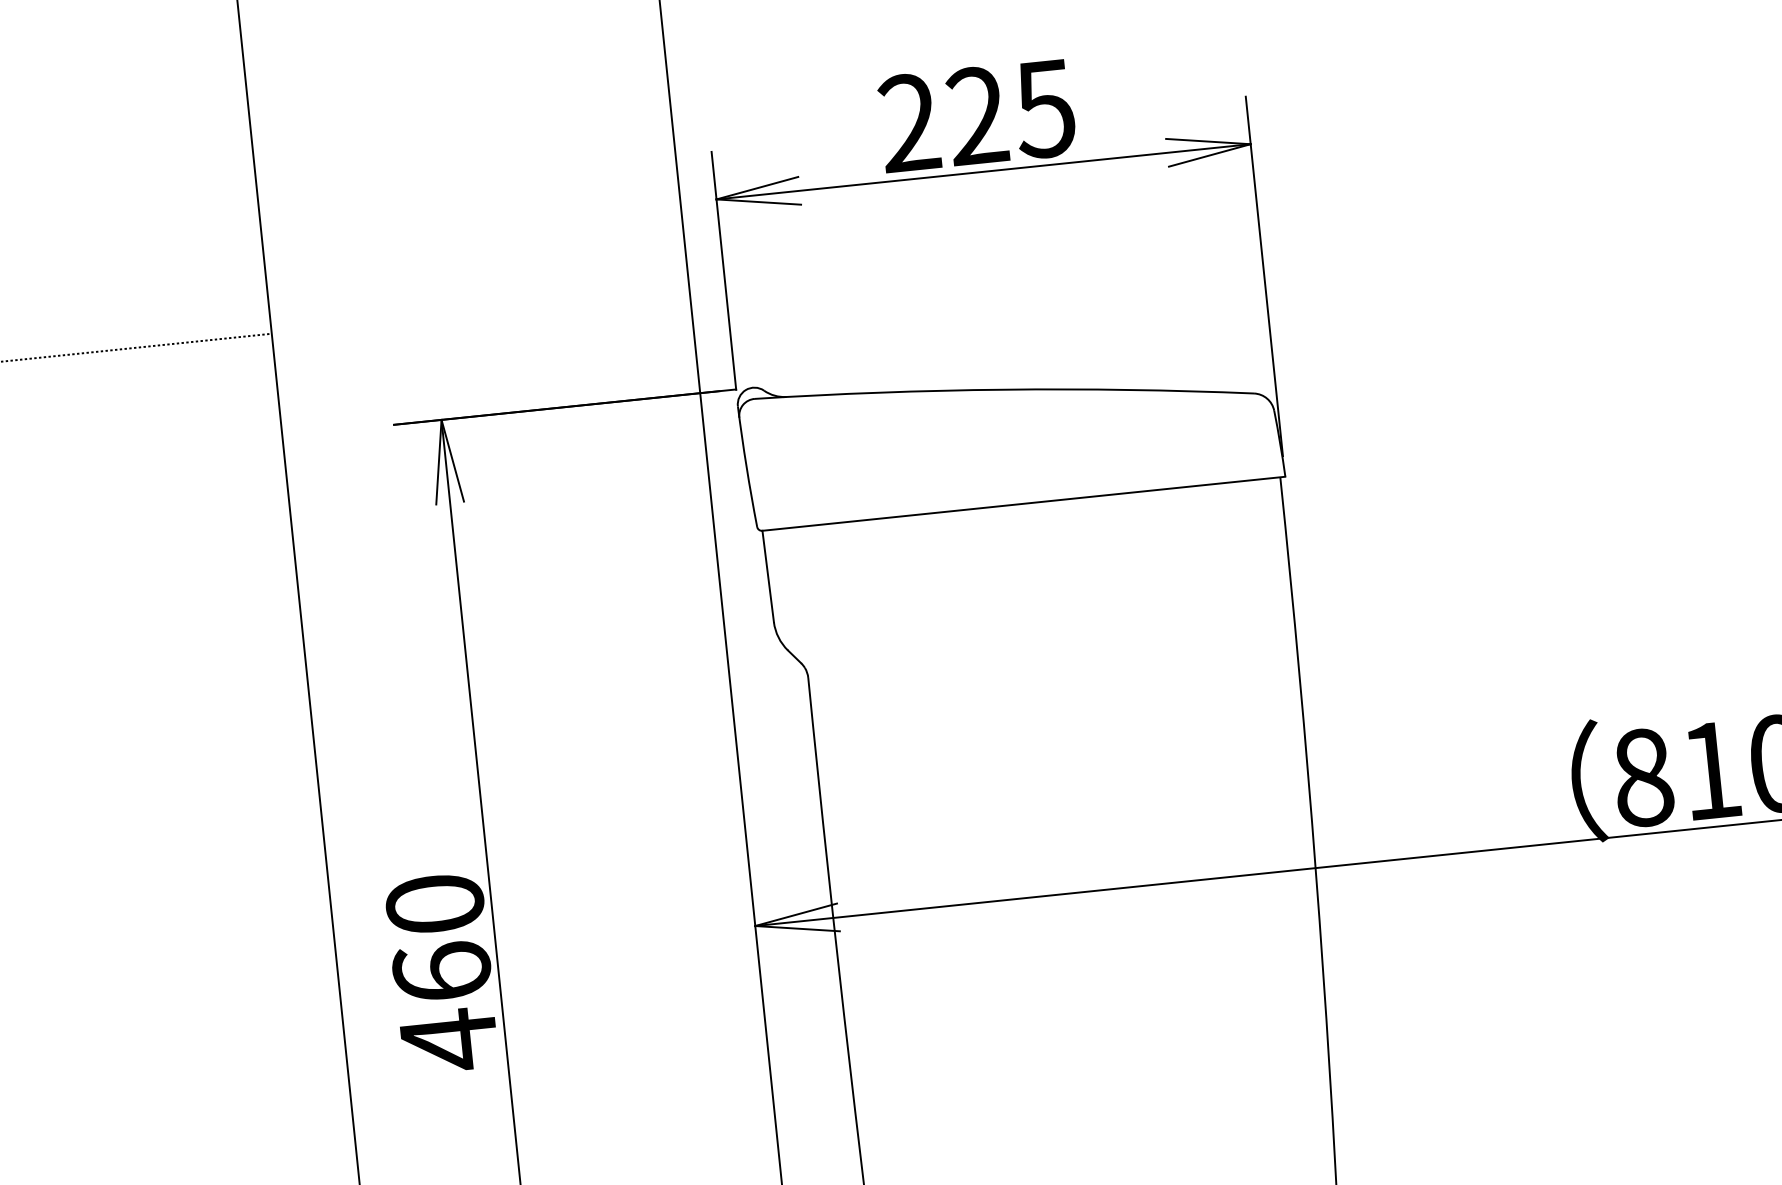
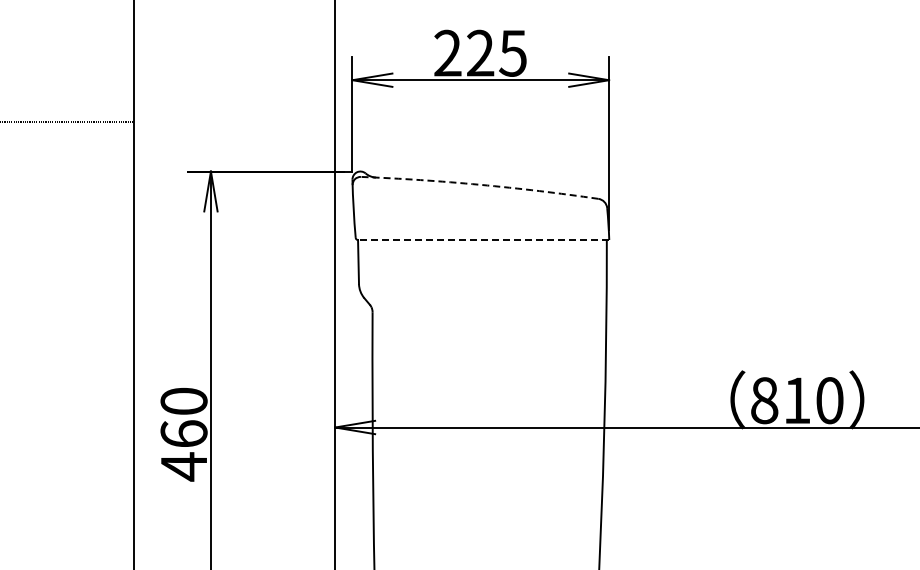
arc: (1003, 389) -> (479, 184), solid -> dashed
line: (1023, 502) -> (483, 239), solid -> dashed

